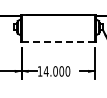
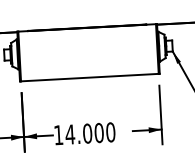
line: (58, 41) -> (90, 77), dashed -> solid

